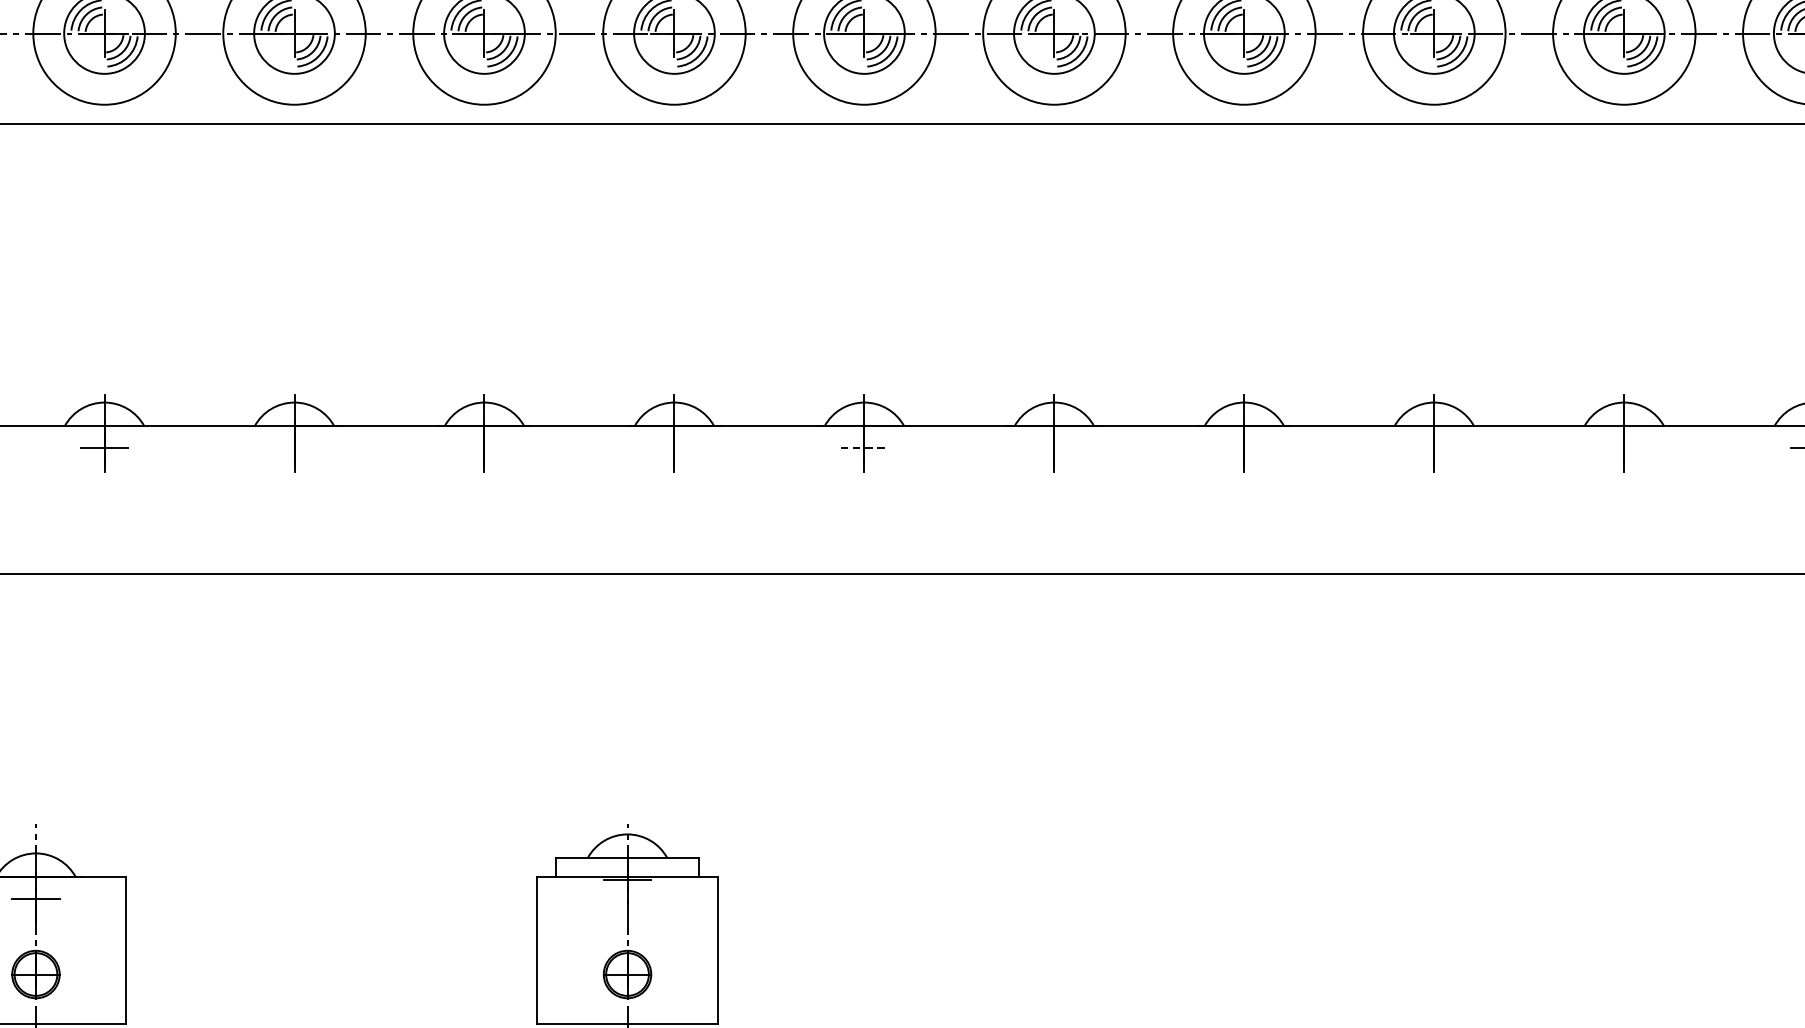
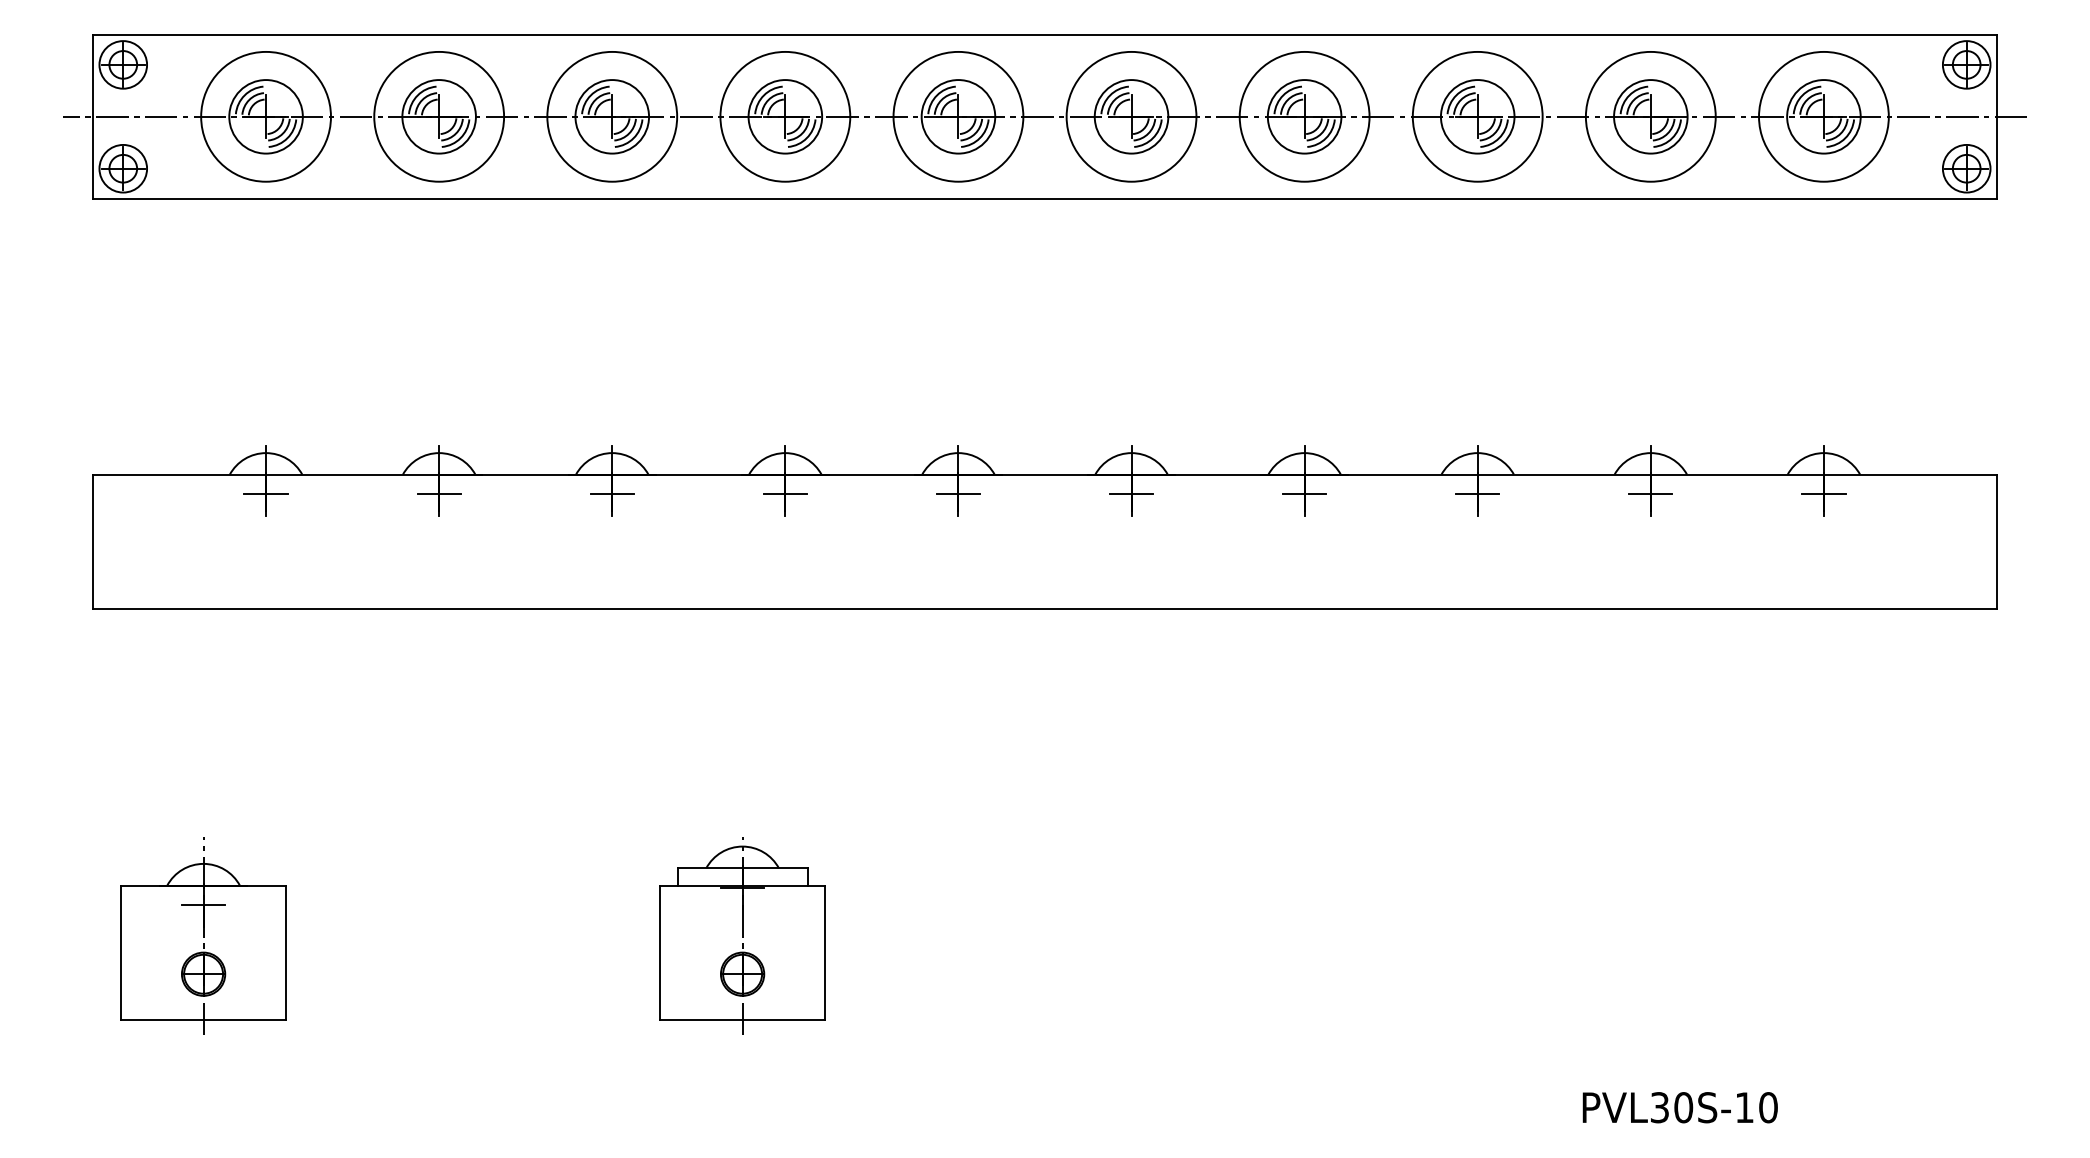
line: (293, 448) -> (438, 494), added
line: (483, 448) -> (611, 494), added
line: (673, 448) -> (784, 494), added
line: (864, 448) -> (958, 494), dashed -> solid
line: (1054, 448) -> (1131, 494), added
line: (1244, 448) -> (1304, 494), added
line: (1434, 448) -> (1477, 494), added
line: (1623, 448) -> (1650, 494), added

